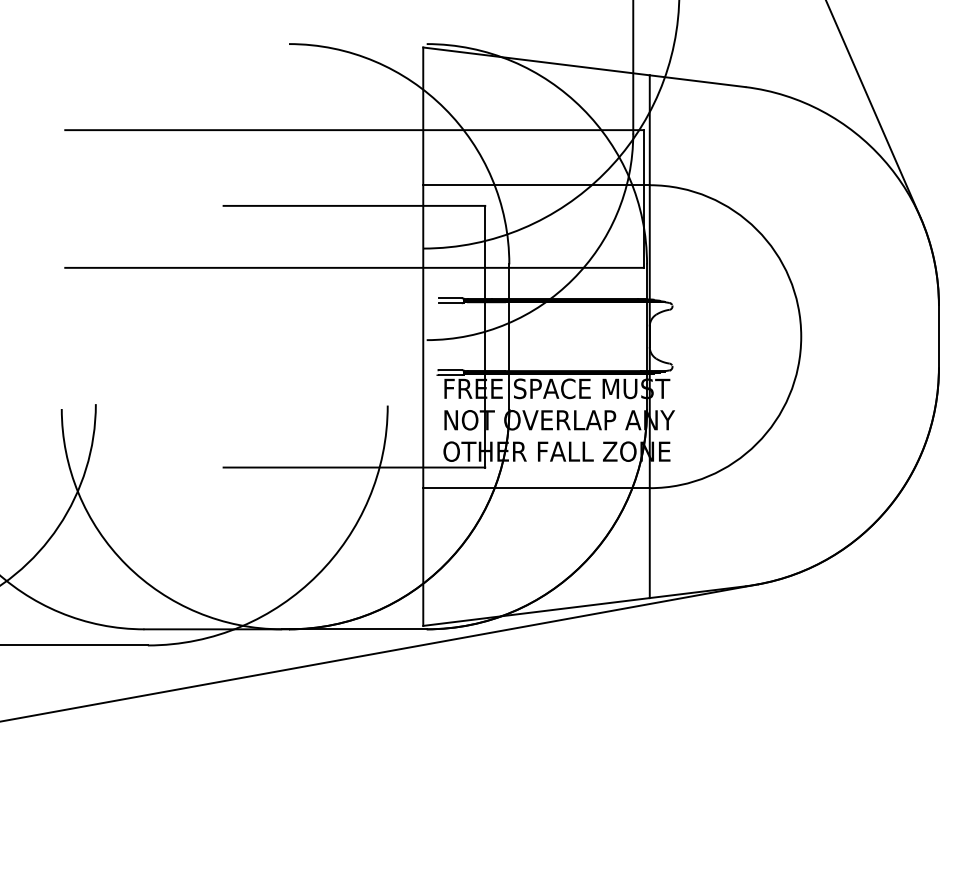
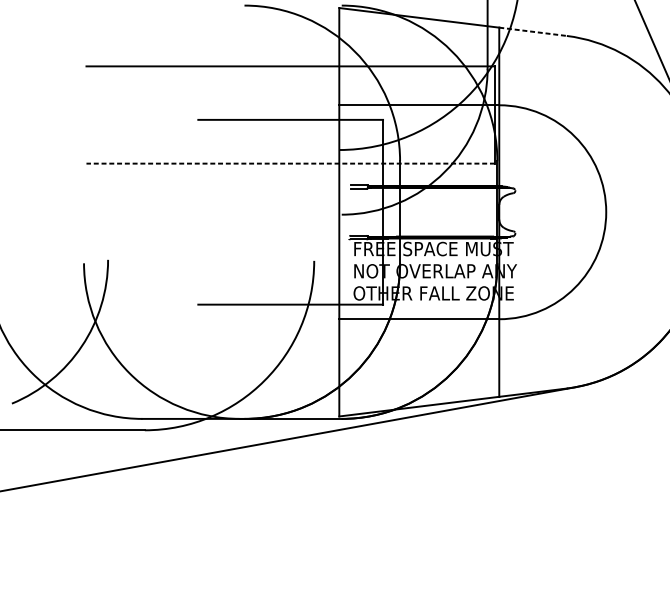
line: (698, 81) -> (533, 32), solid -> dashed
line: (353, 267) -> (290, 163), solid -> dashed

